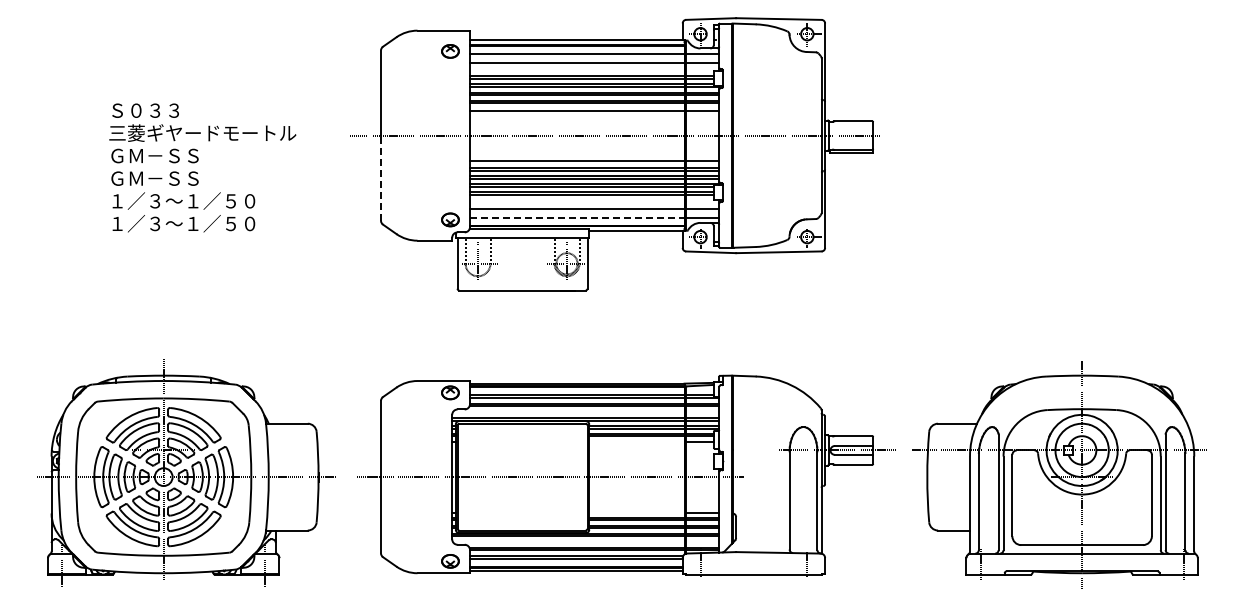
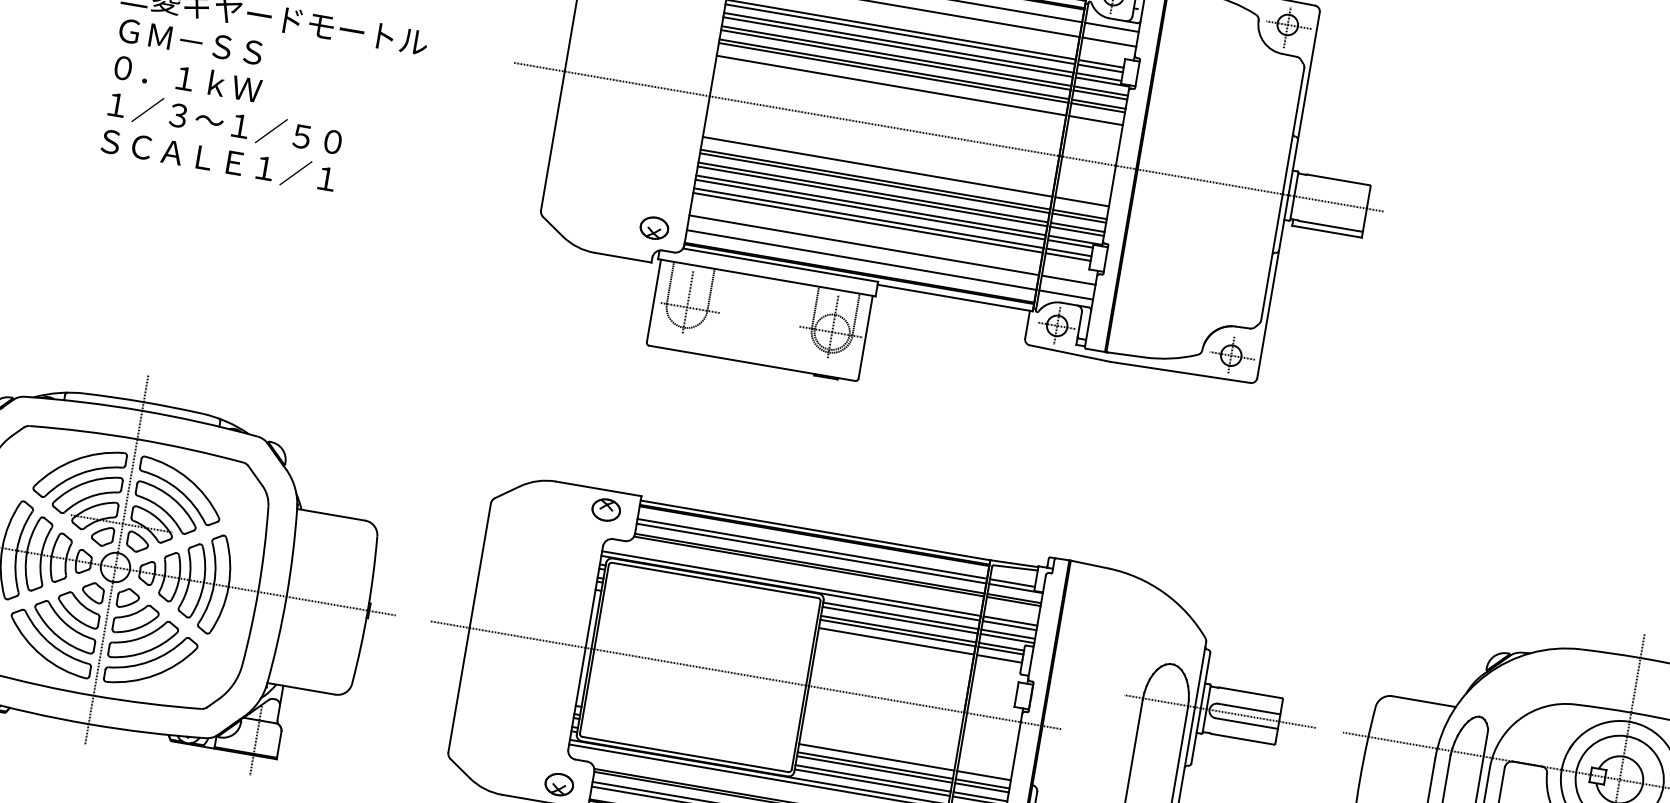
text: (156, 177) -> (187, 77), ＧＭ－ＳＳ -> ０．１ｋＷ
line: (381, 178) -> (553, 141), dashed -> solid
line: (577, 217) -> (862, 259), dashed -> solid
text: (183, 223) -> (218, 159), １／３～１／５０ -> ＳＣＡＬＥ１／１
line: (636, 441) -> (895, 641), added
line: (636, 512) -> (876, 756), added

